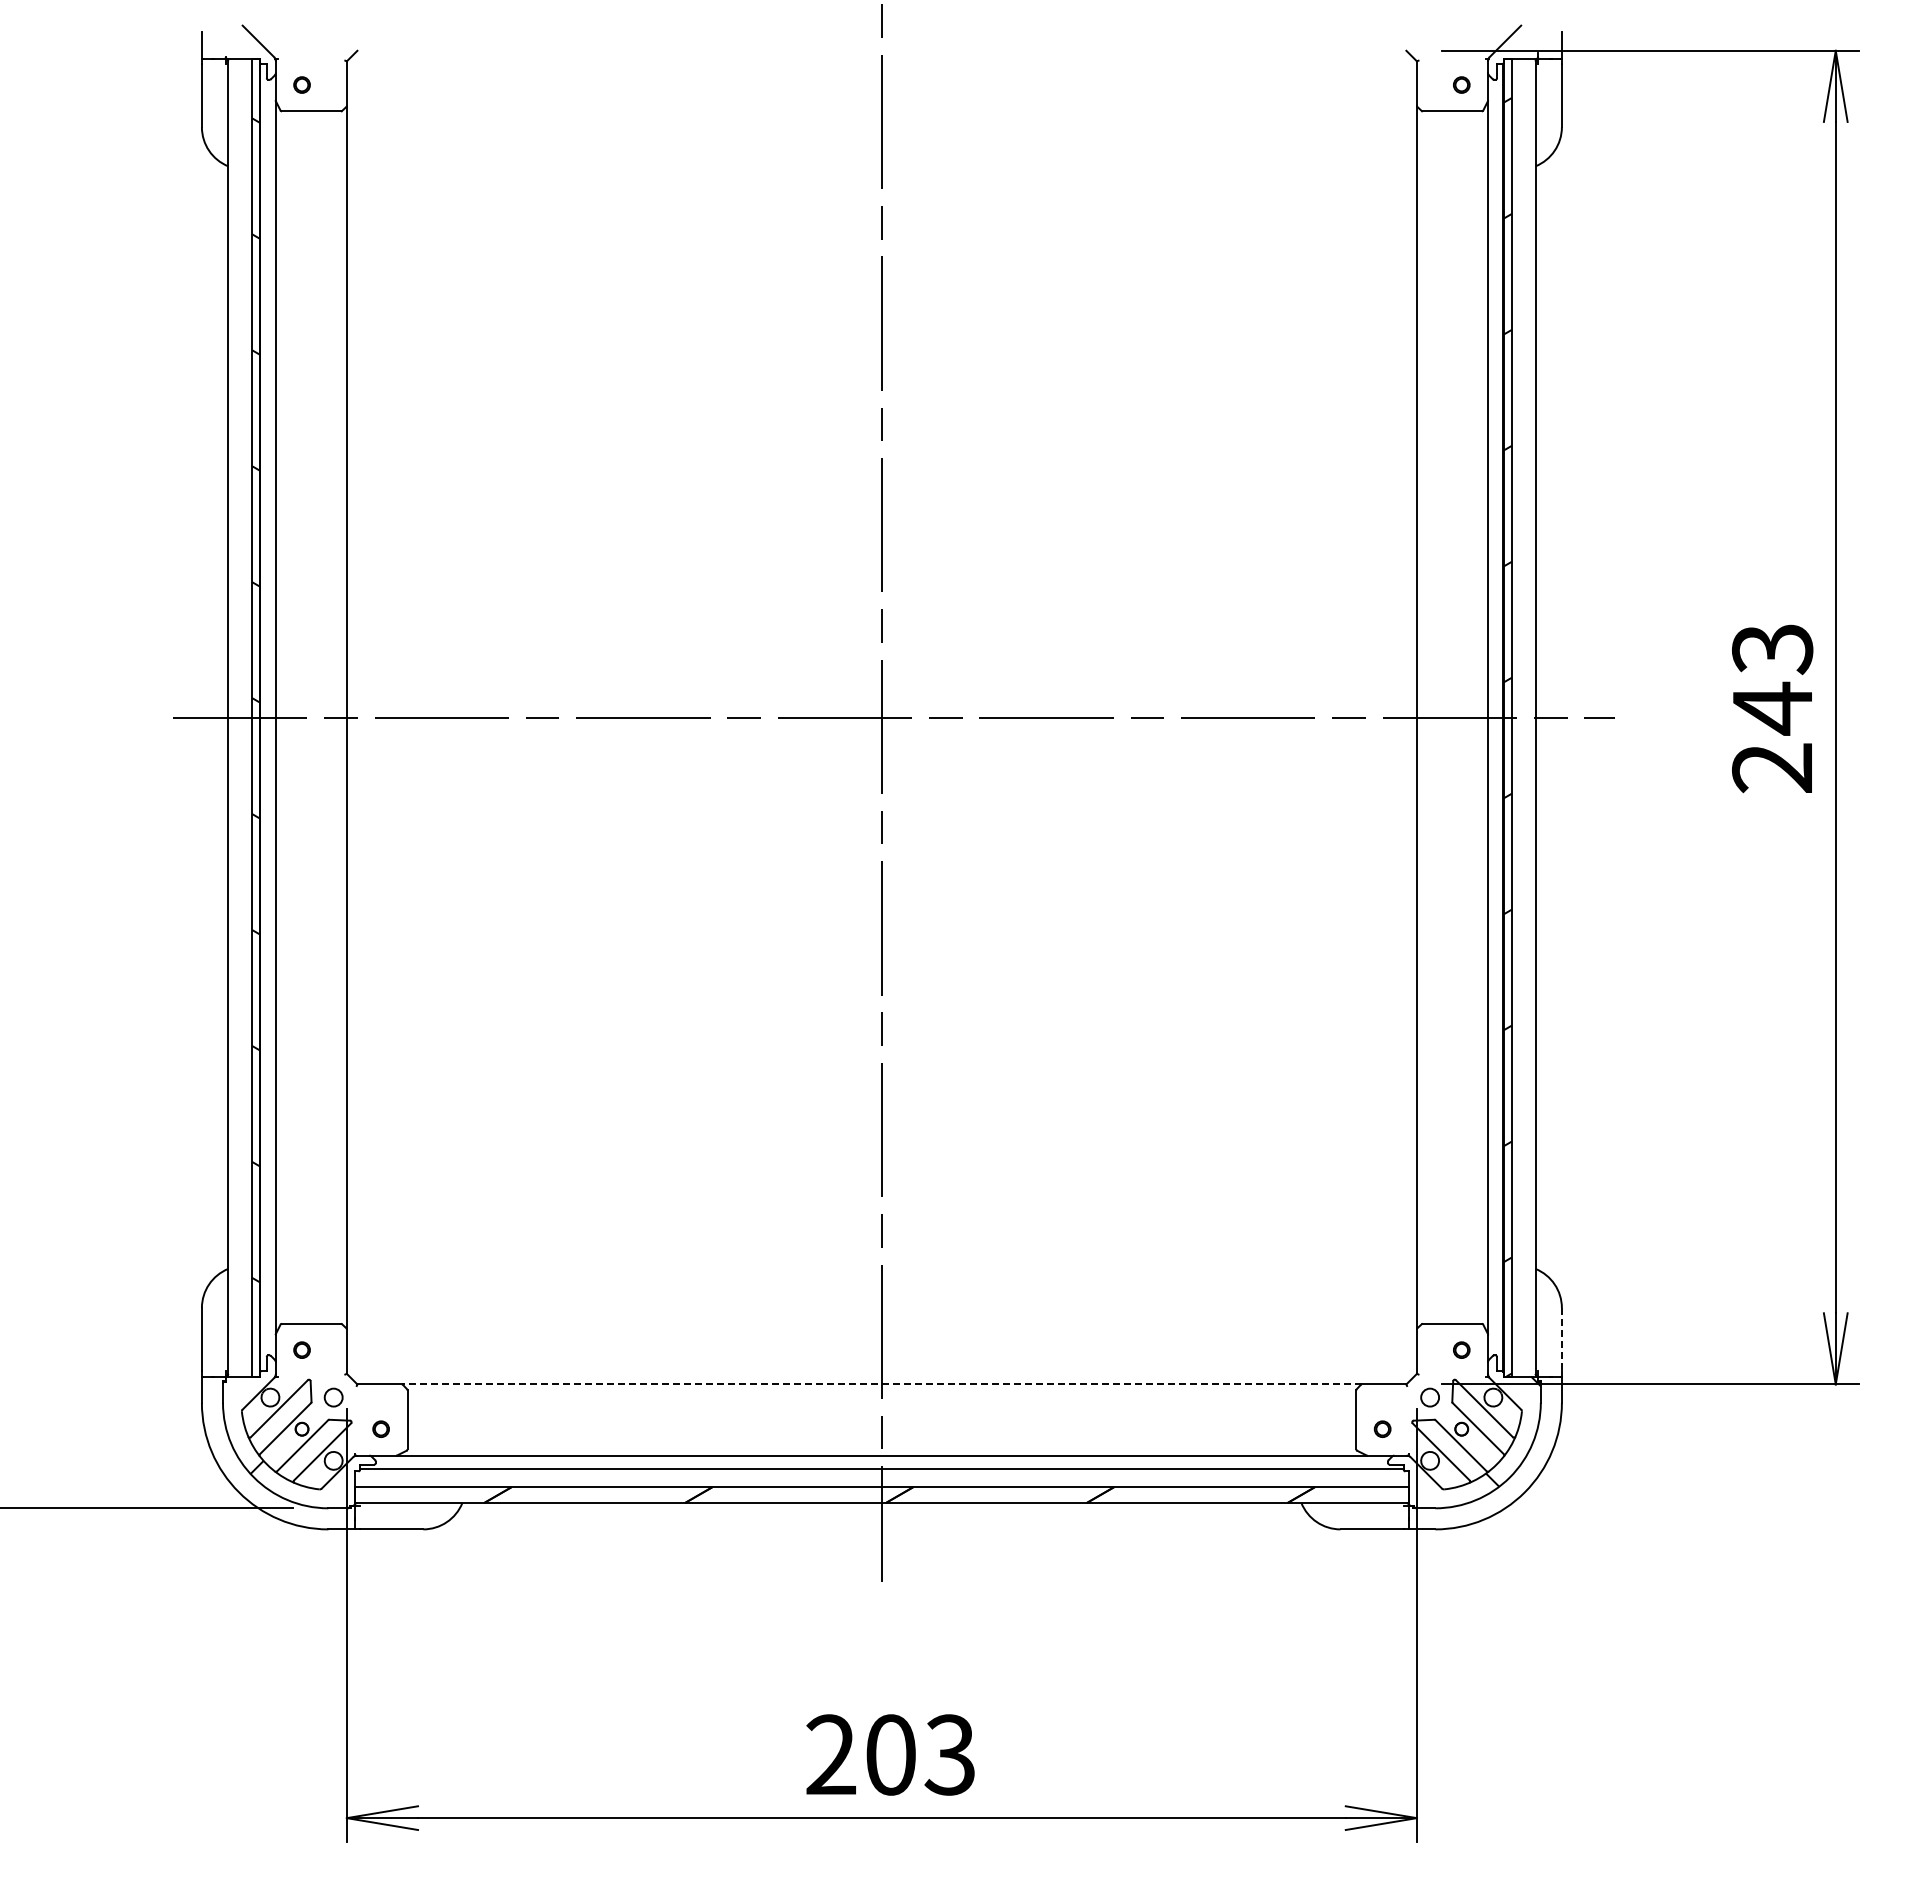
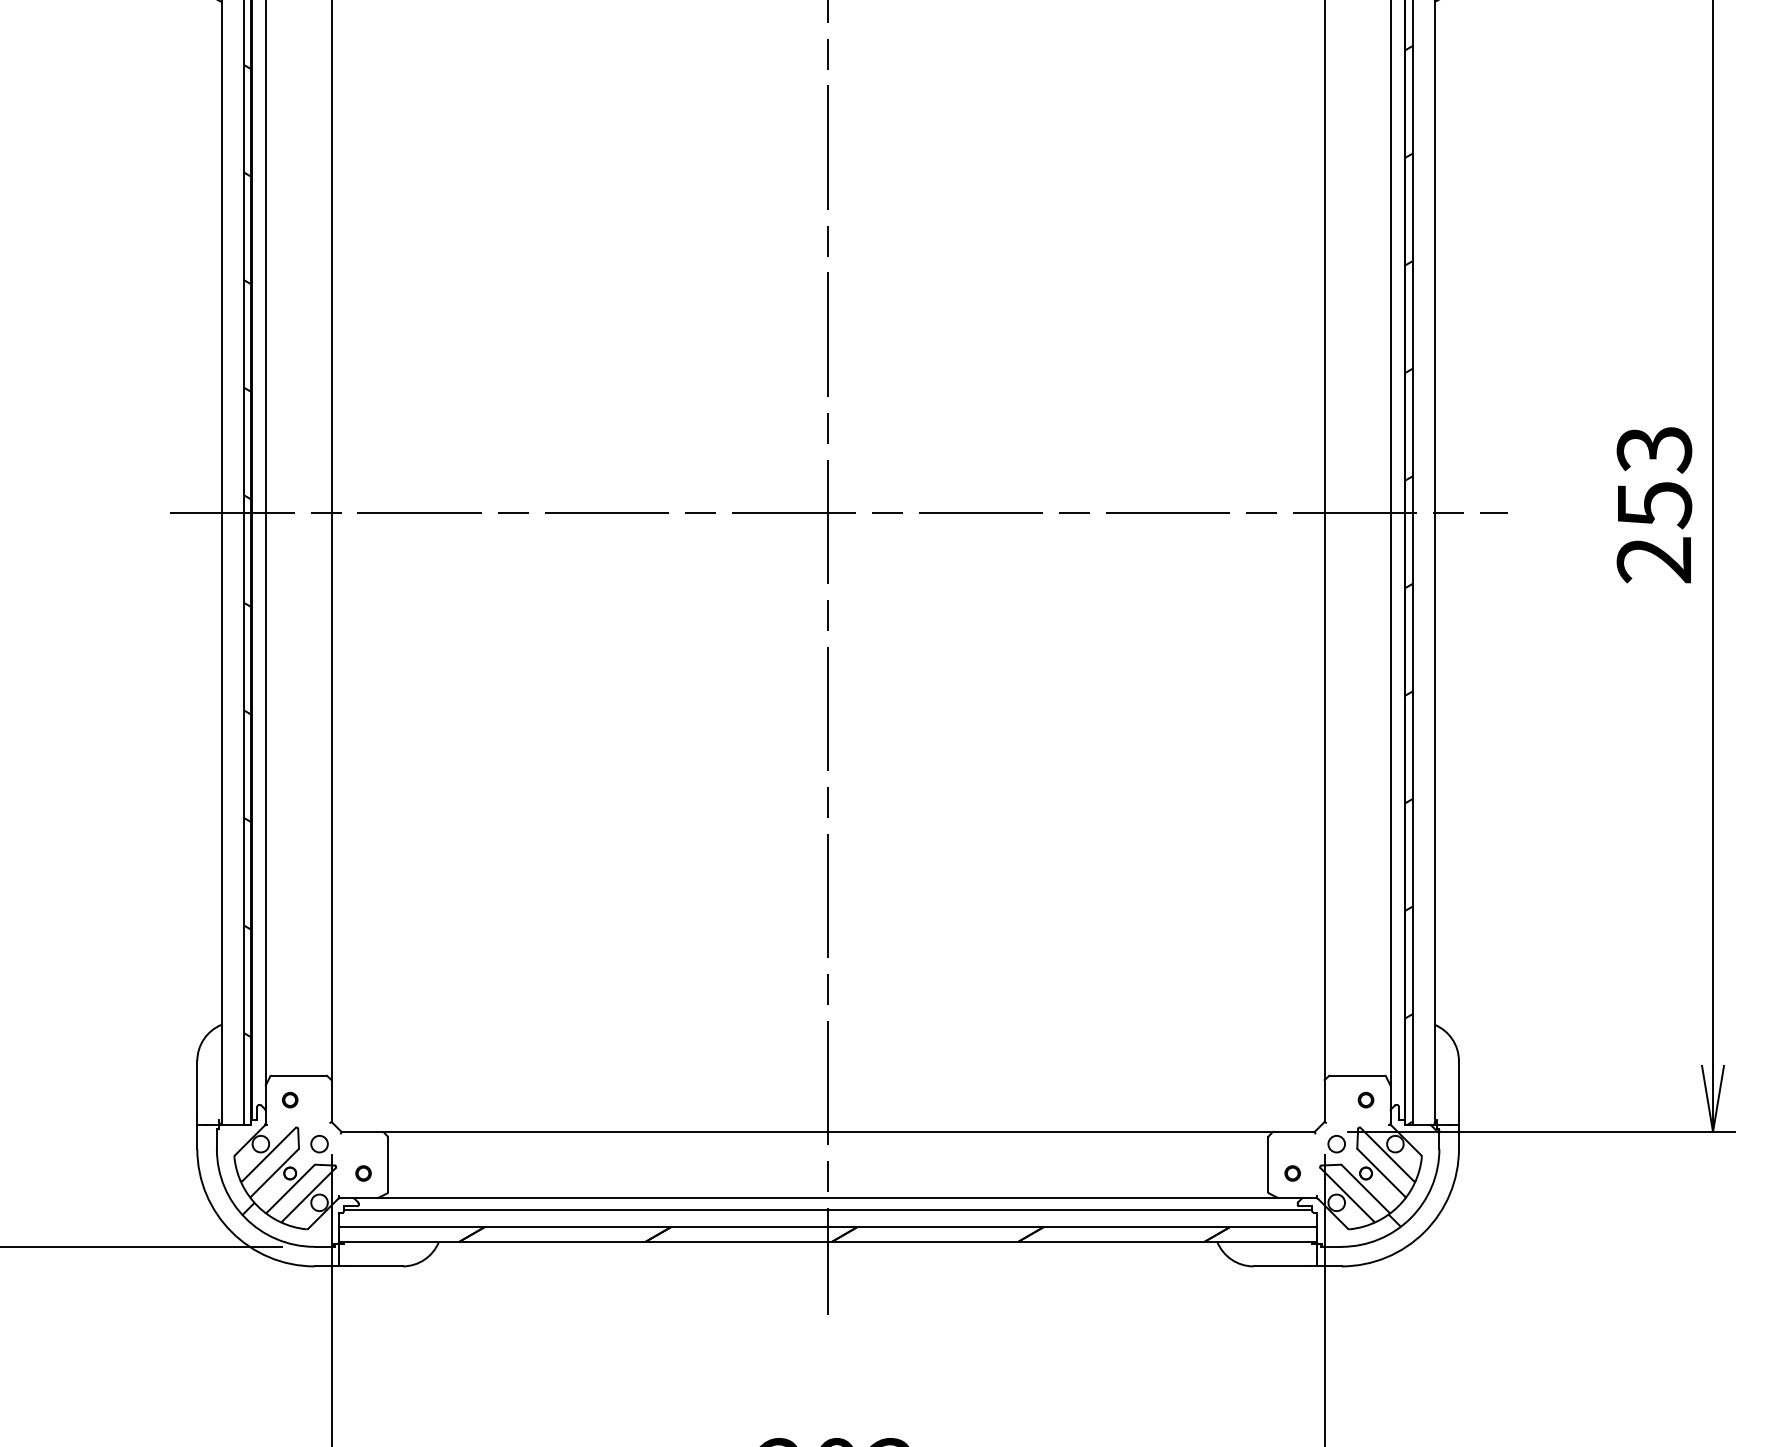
text: (1773, 708) -> (1655, 504), 243 -> 253
line: (1561, 1339) -> (1458, 1090), dashed -> solid
line: (881, 1384) -> (827, 1131), dashed -> solid

